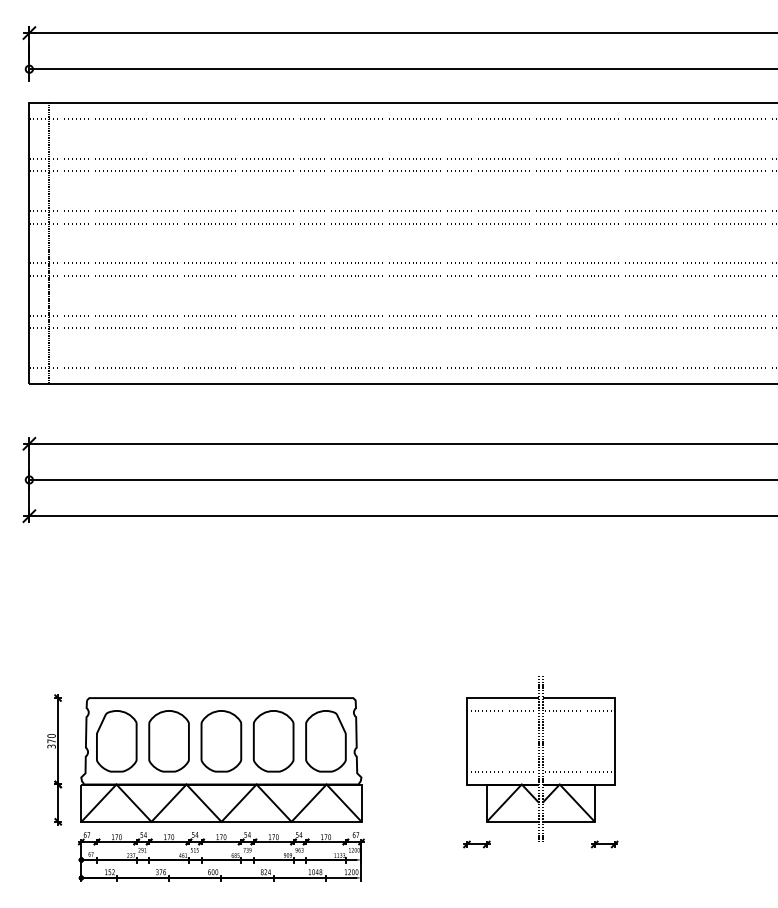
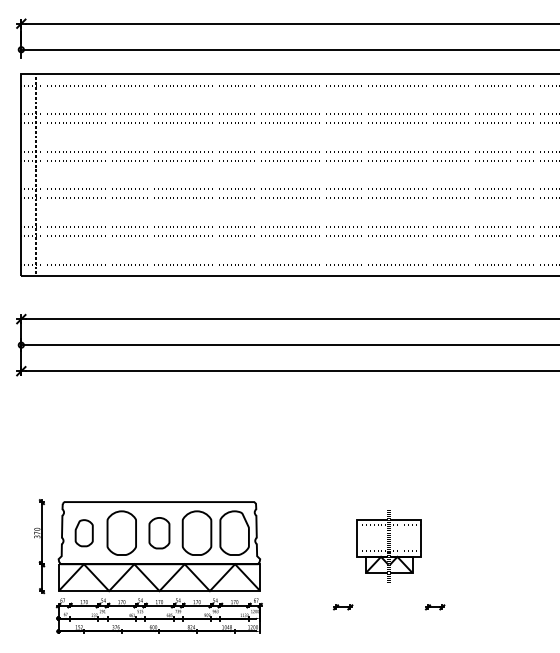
part: (116, 741) -> (83, 533), size x0.6
part: (221, 741) -> (159, 533), size x0.7
part: (540, 758) -> (388, 545), size x0.6

